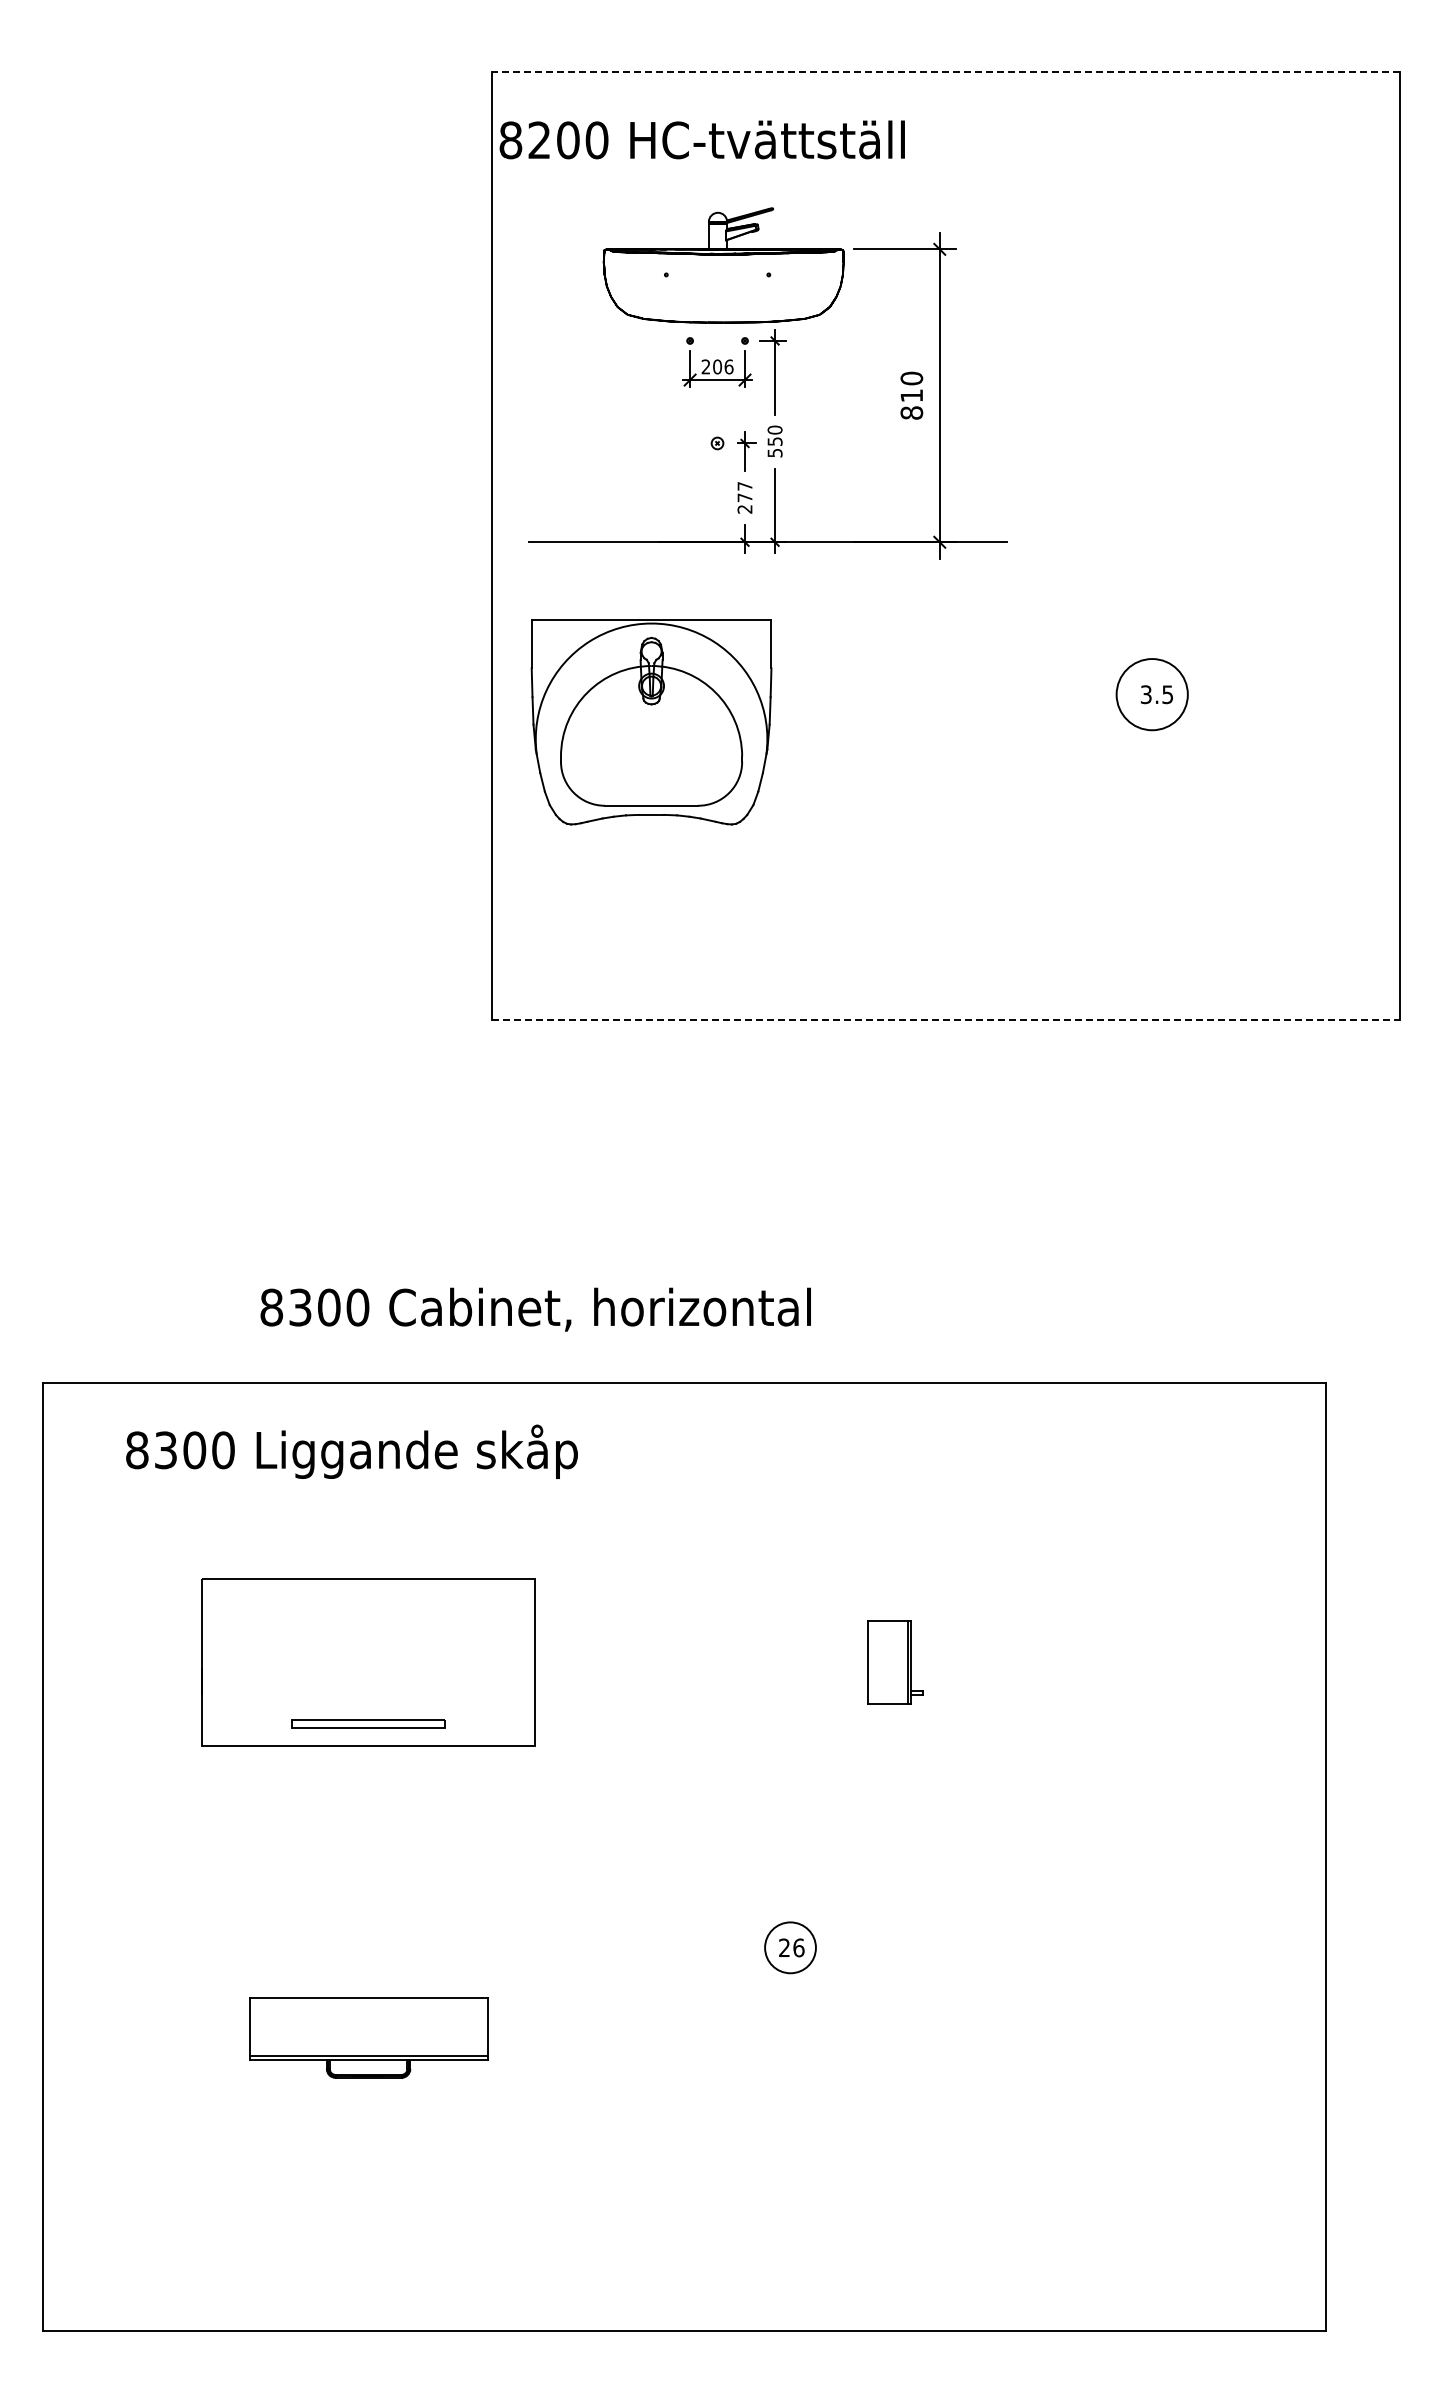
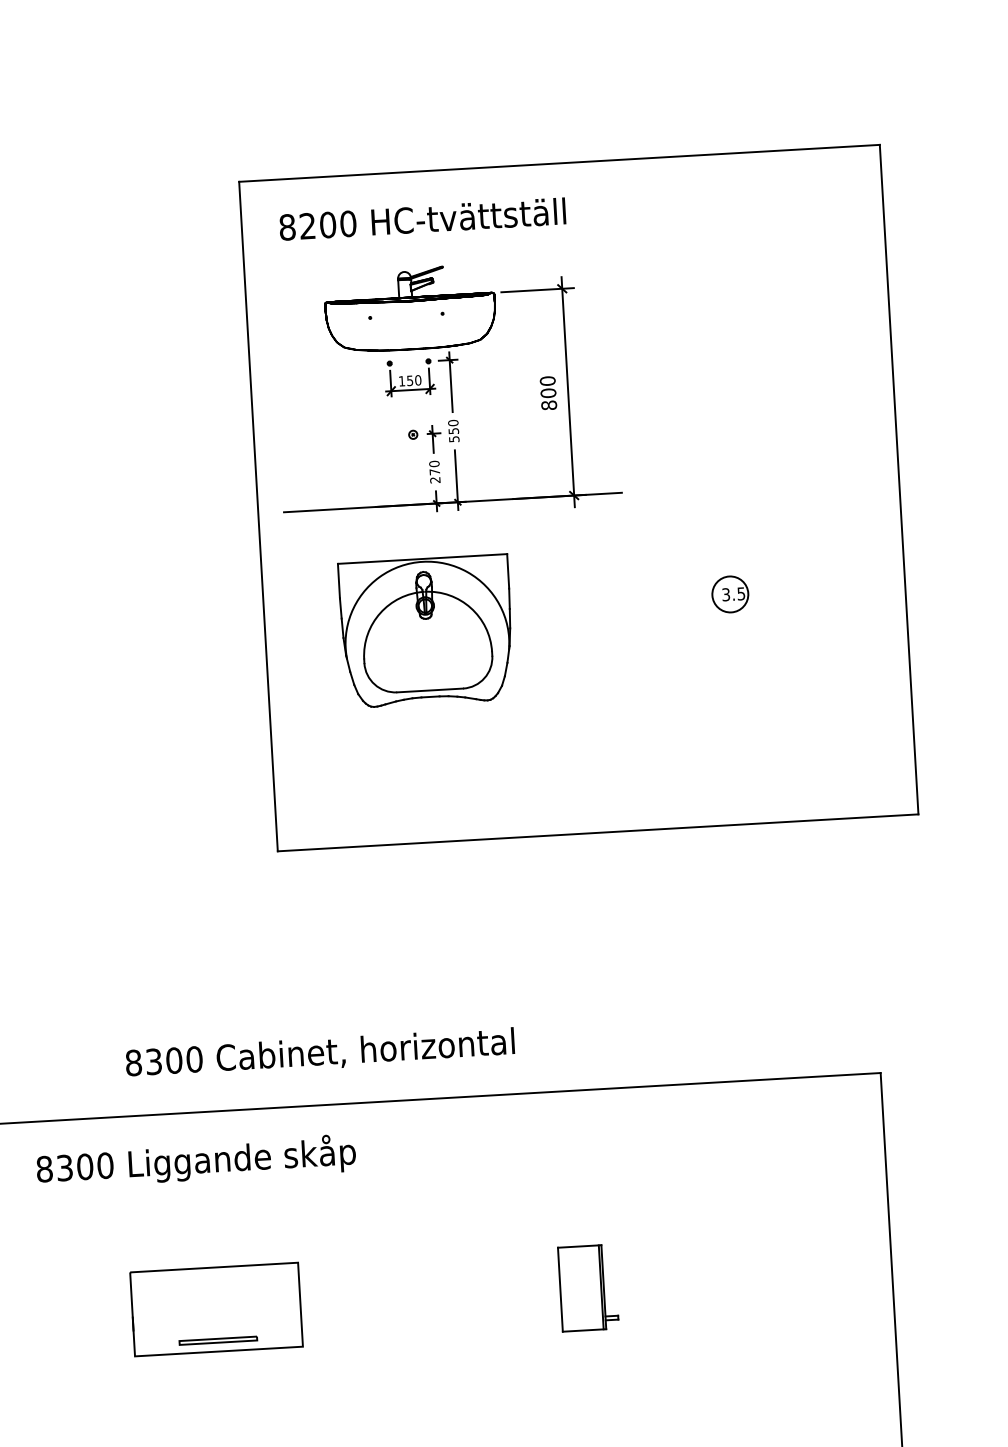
line: (946, 72) -> (559, 163), dashed -> solid
text: (701, 139) -> (422, 219), moved
text: (717, 366) -> (410, 380), 206 -> 150
text: (911, 395) -> (548, 393), 810 -> 800
text: (744, 485) -> (434, 463), 277 -> 270
circle: (1151, 694) -> (729, 594), size x0.71
part: (651, 722) -> (426, 631), moved
line: (946, 1020) -> (598, 832), dashed -> solid
part: (368, 1662) -> (216, 1309), size x0.71
part: (895, 1662) -> (588, 1288), size x1.43

